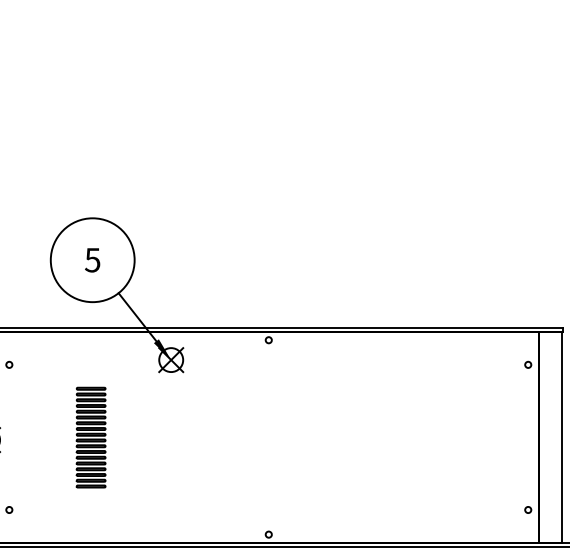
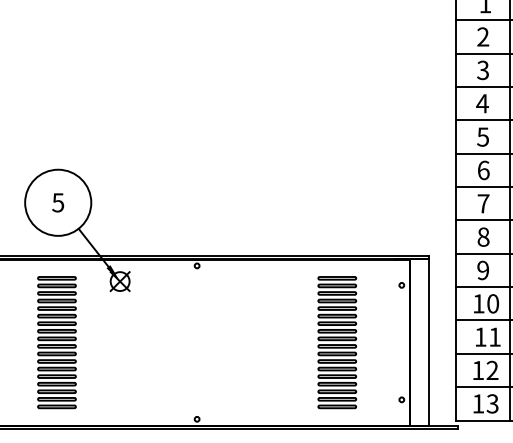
part: (90, 437) -> (56, 342), size x1.67
part: (446, 437) -> (337, 342), added

